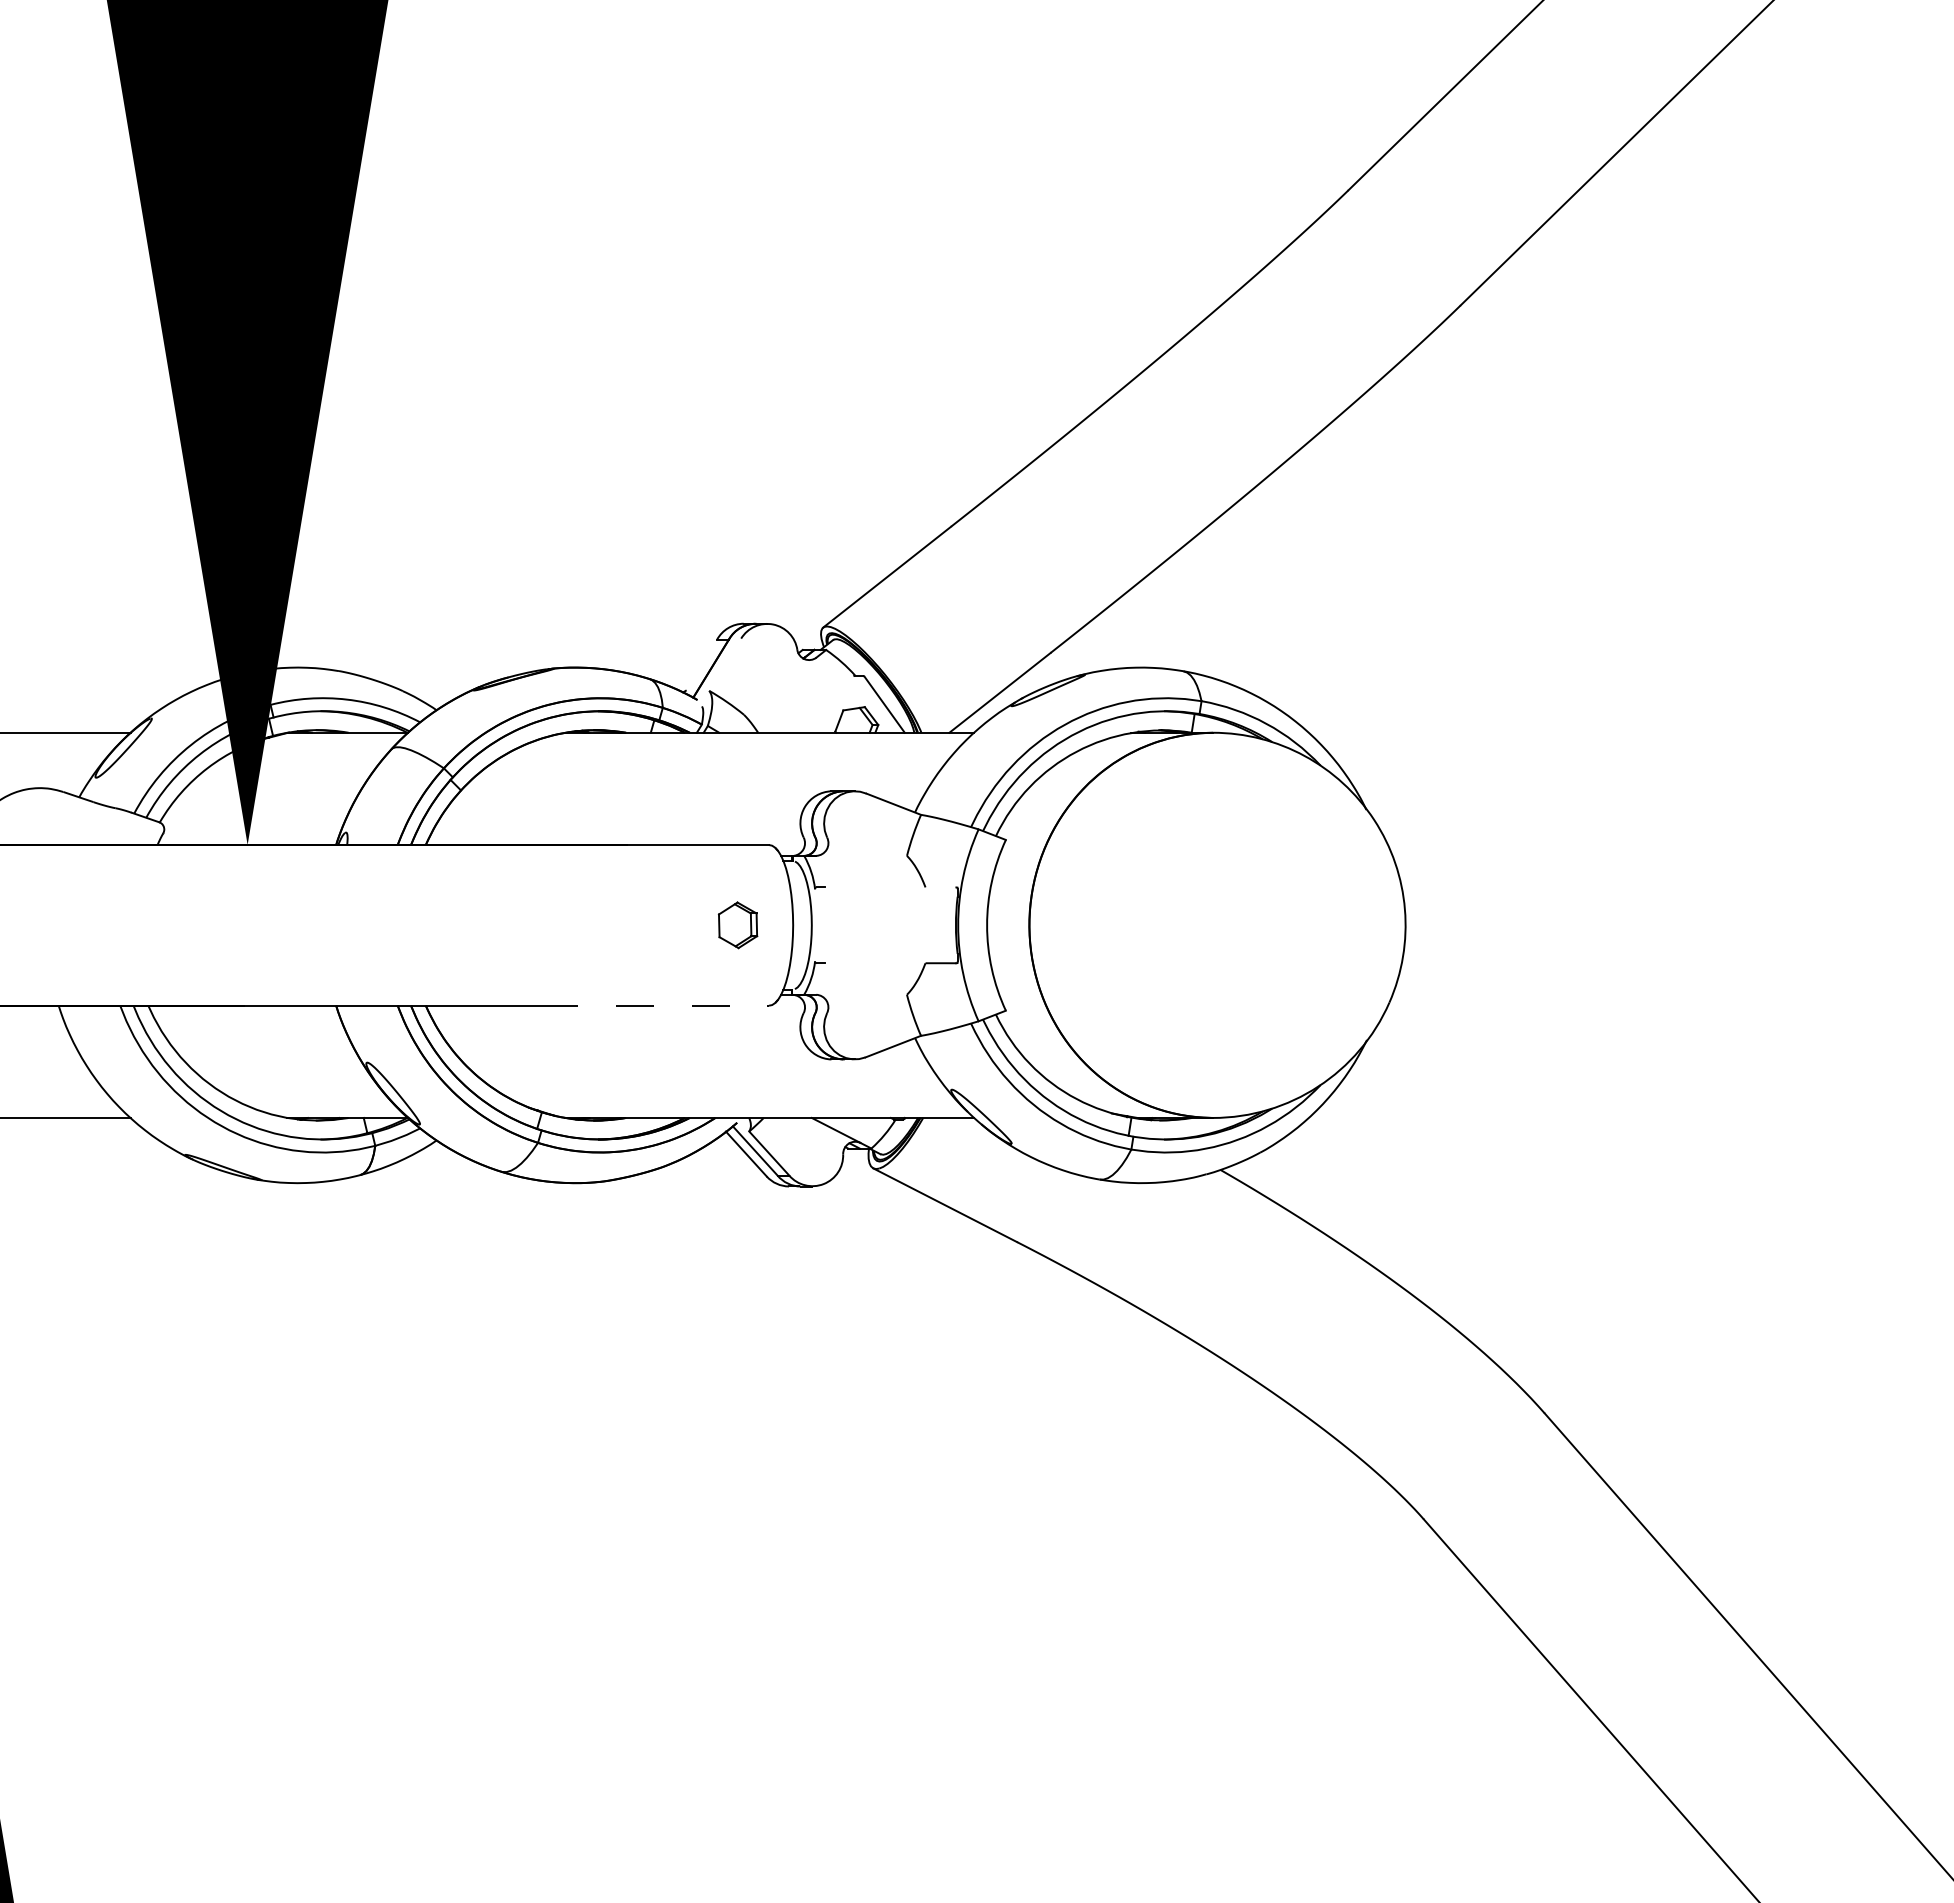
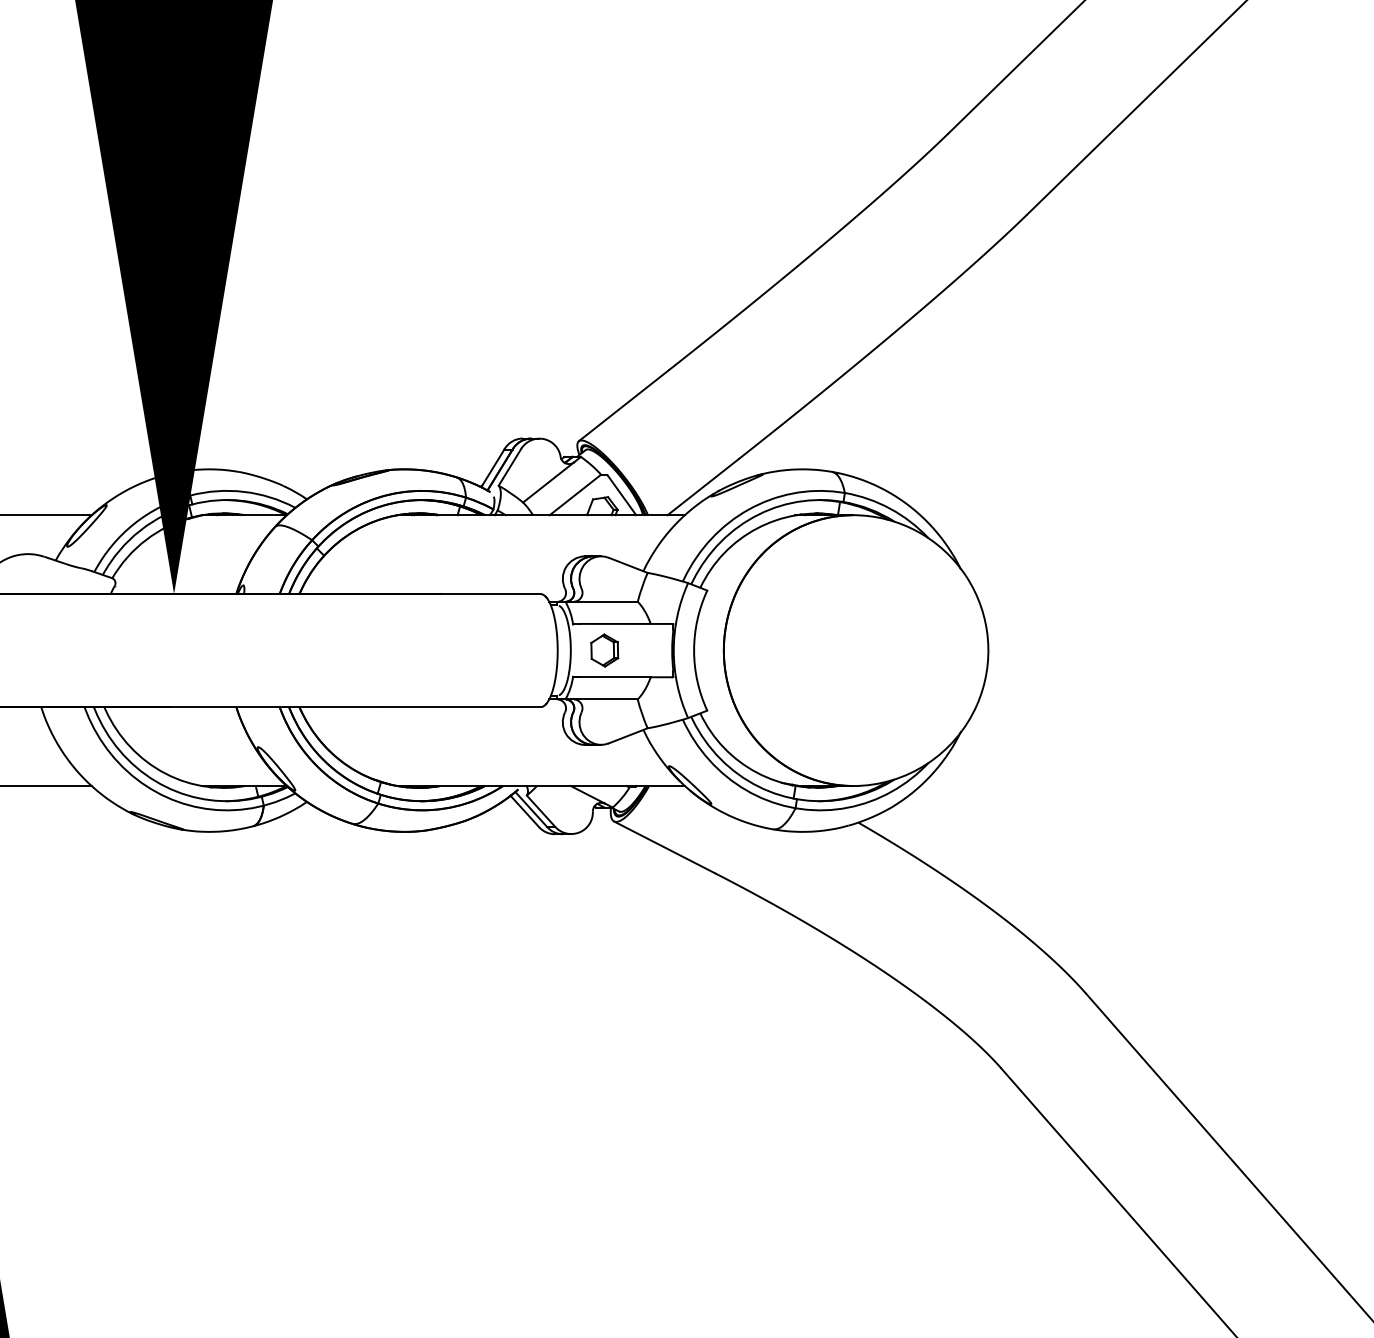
line: (701, 664) -> (493, 467), added
line: (725, 664) -> (510, 467), added
line: (779, 685) -> (548, 481), added
line: (817, 704) -> (574, 495), added
line: (861, 855) -> (605, 601), added
line: (890, 887) -> (626, 623), added
part: (738, 925) -> (605, 650), moved
line: (870, 963) -> (612, 677), added
line: (861, 994) -> (605, 699), added
line: (654, 1005) -> (460, 706), dashed -> solid

